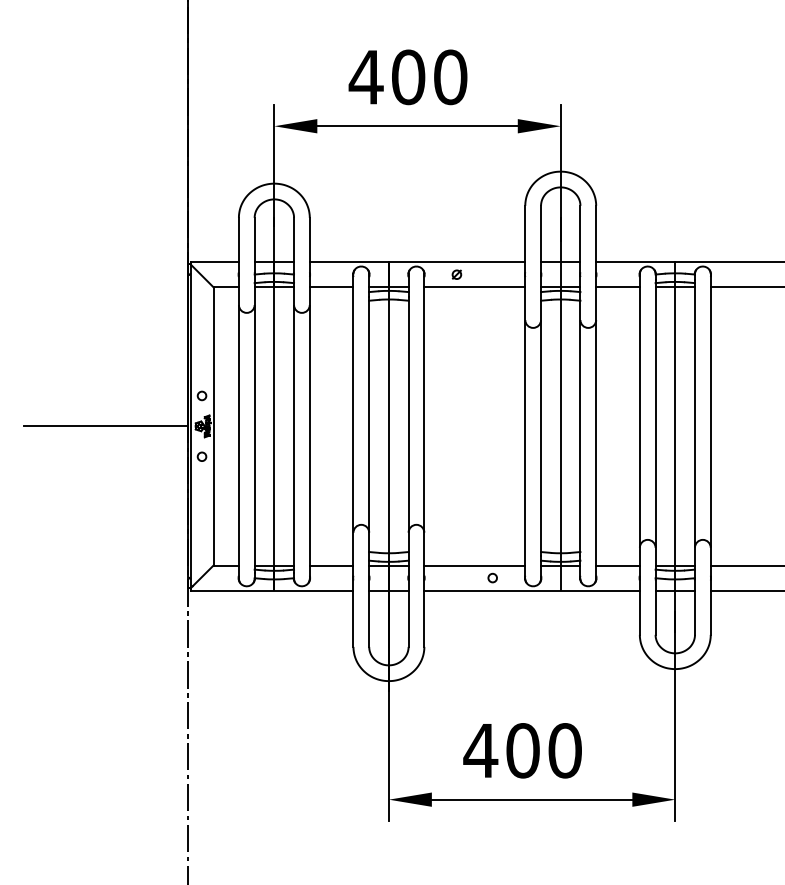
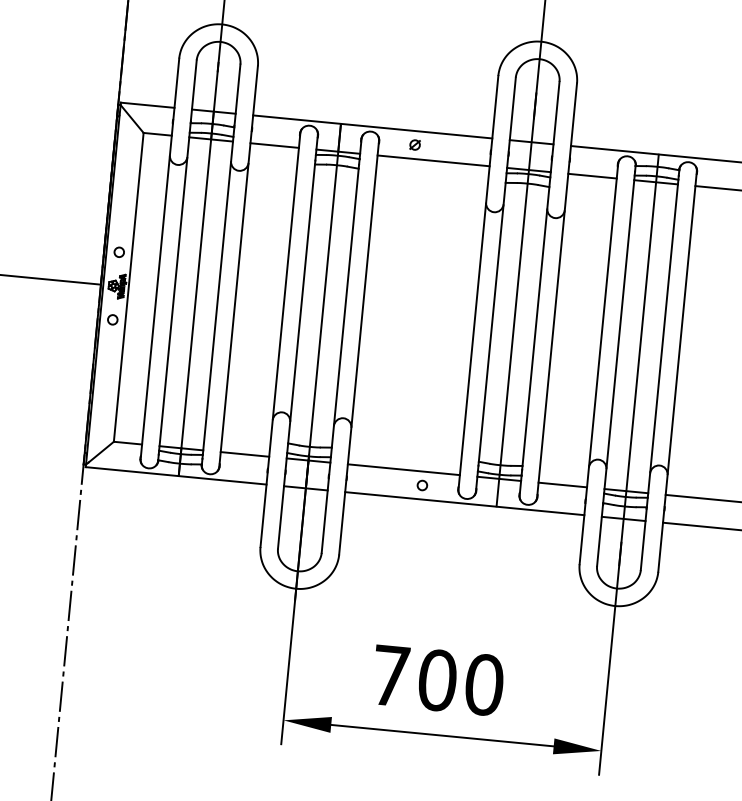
text: (480, 750) -> (390, 675), 400 -> 700

